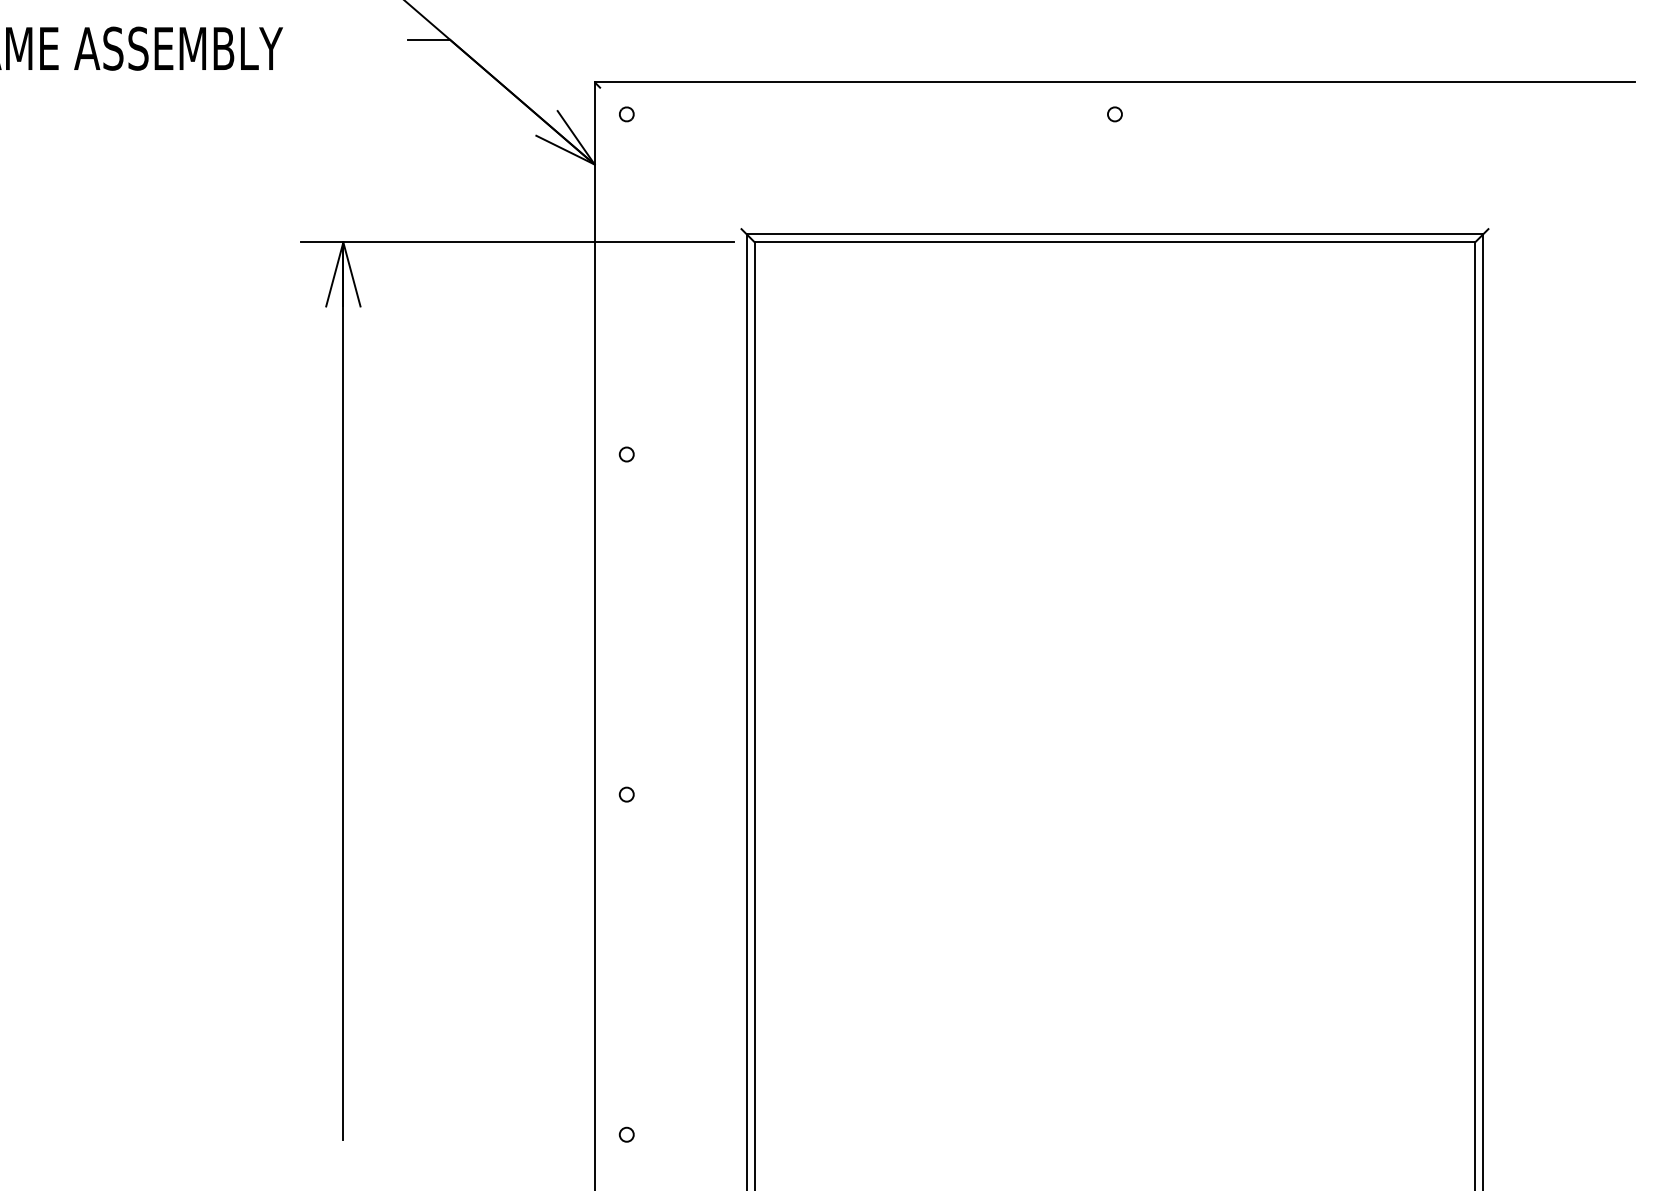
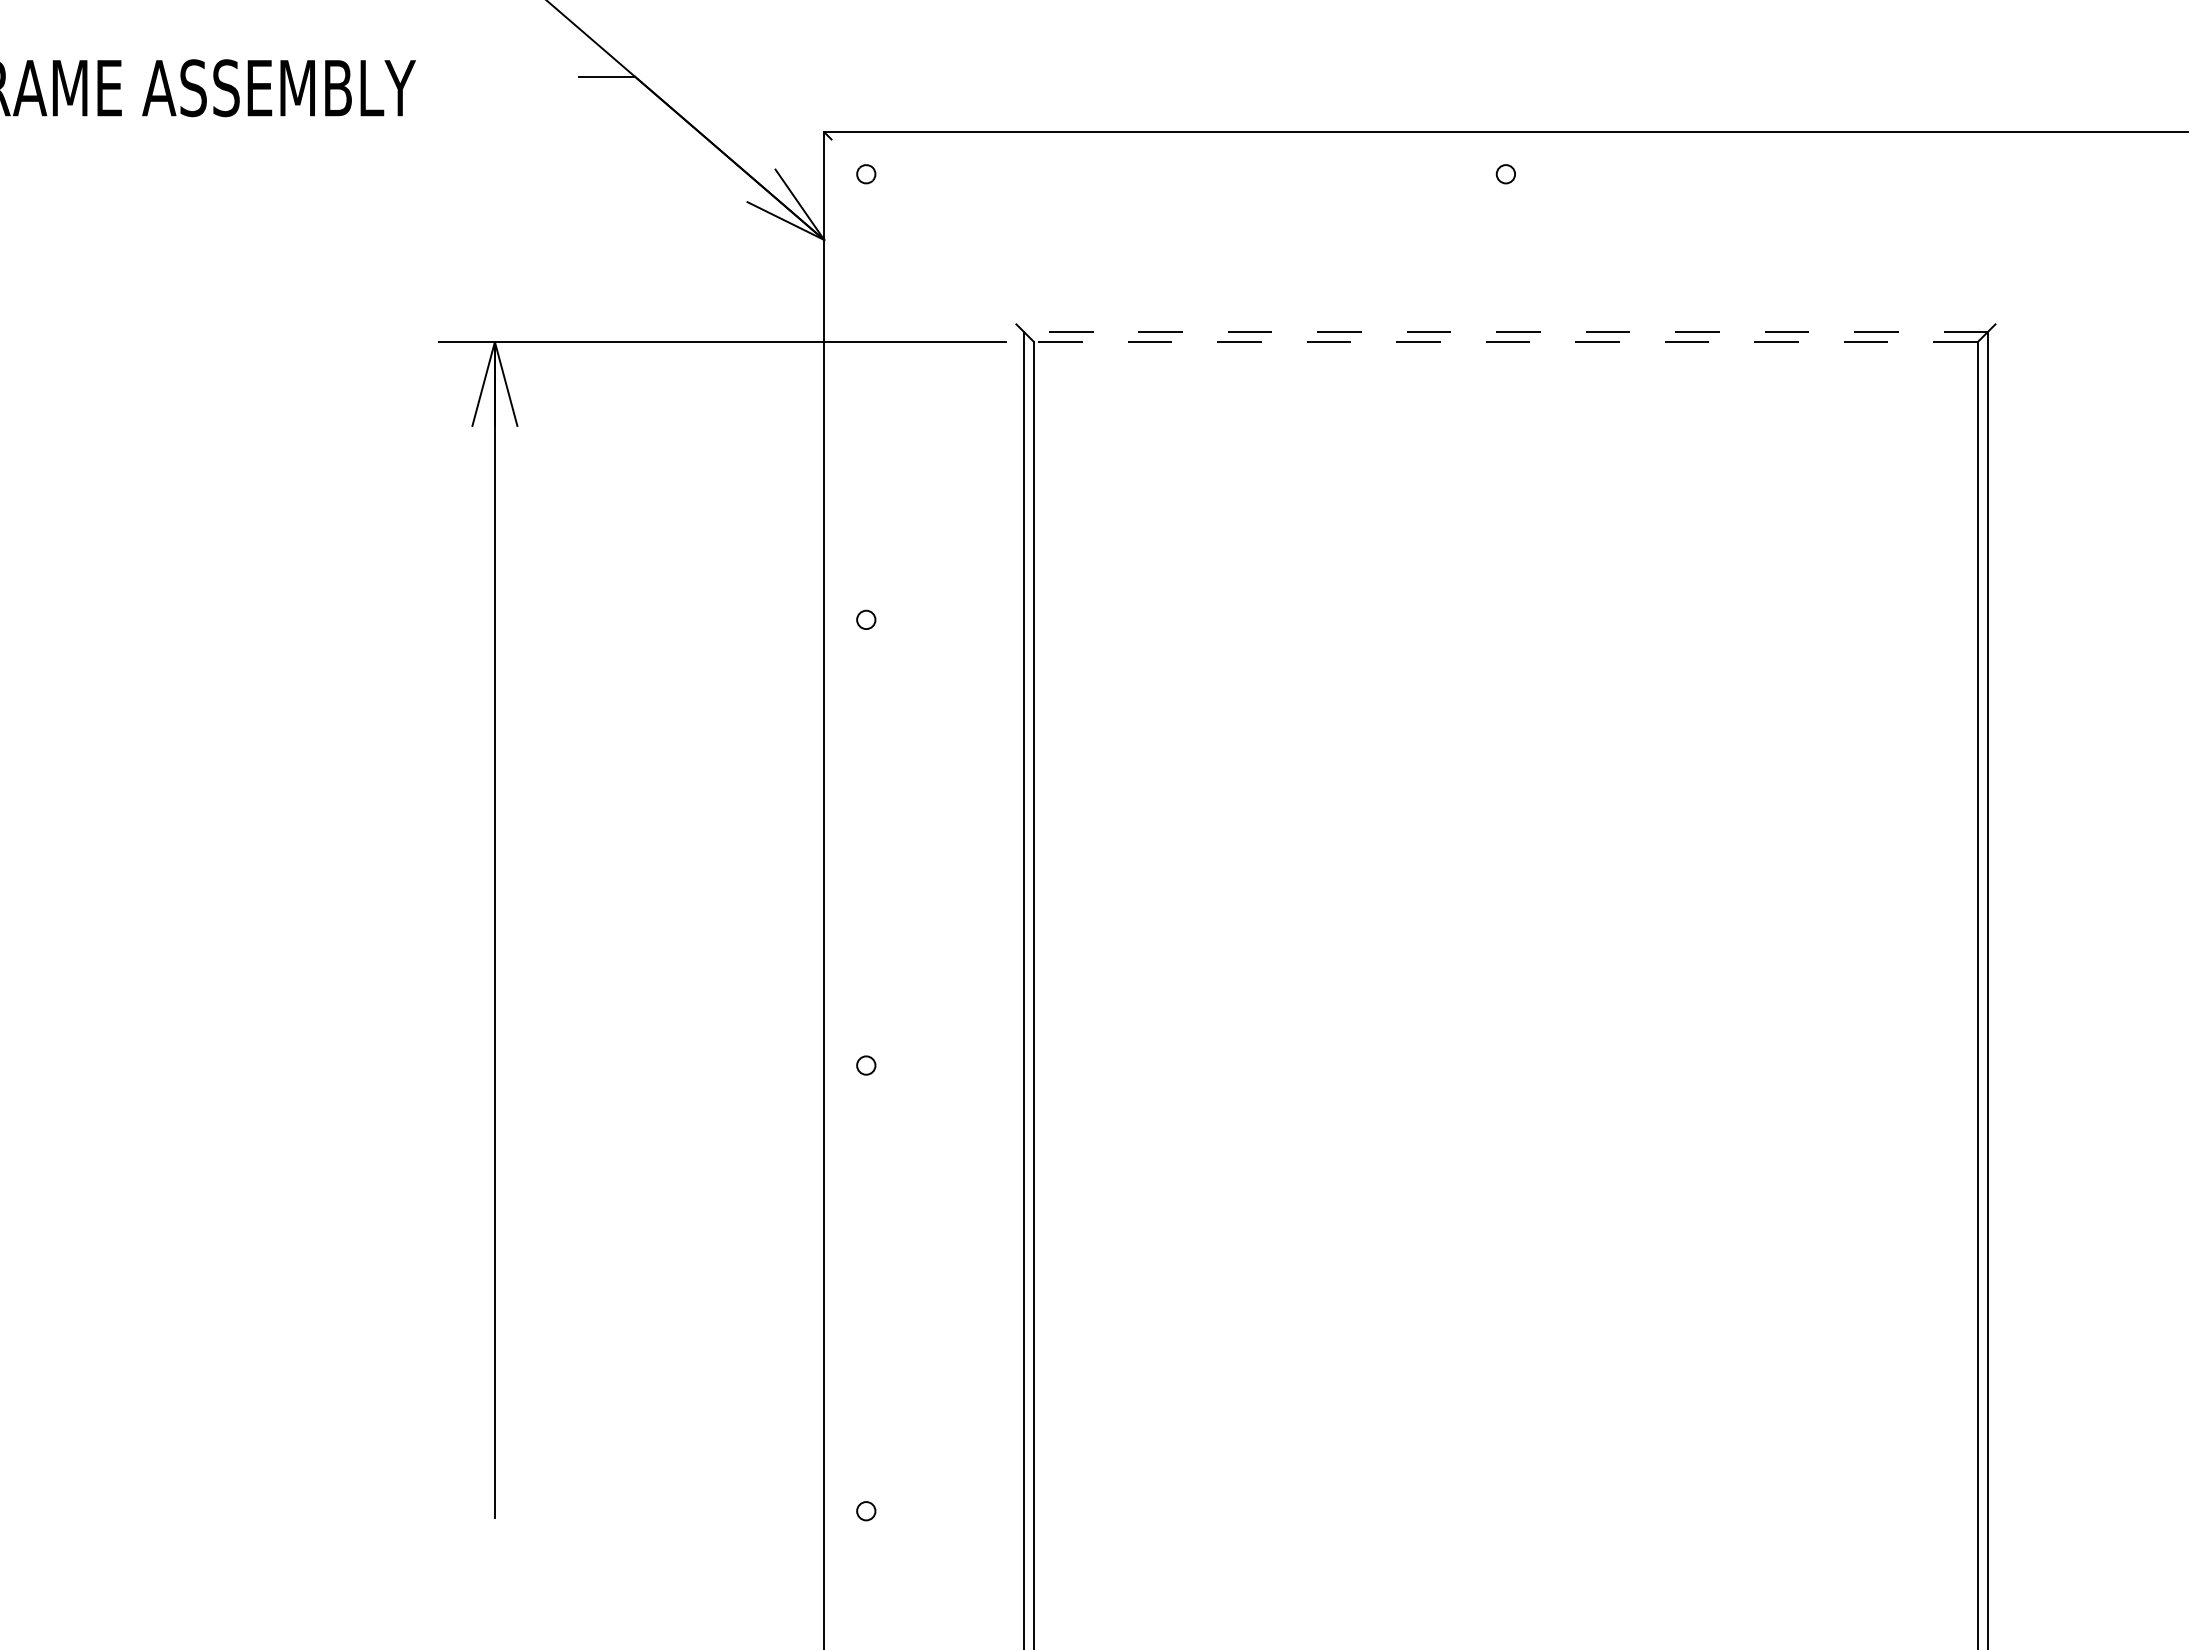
line: (1114, 234) -> (1505, 331), solid -> dashed
line: (1114, 242) -> (1505, 342), solid -> dashed

